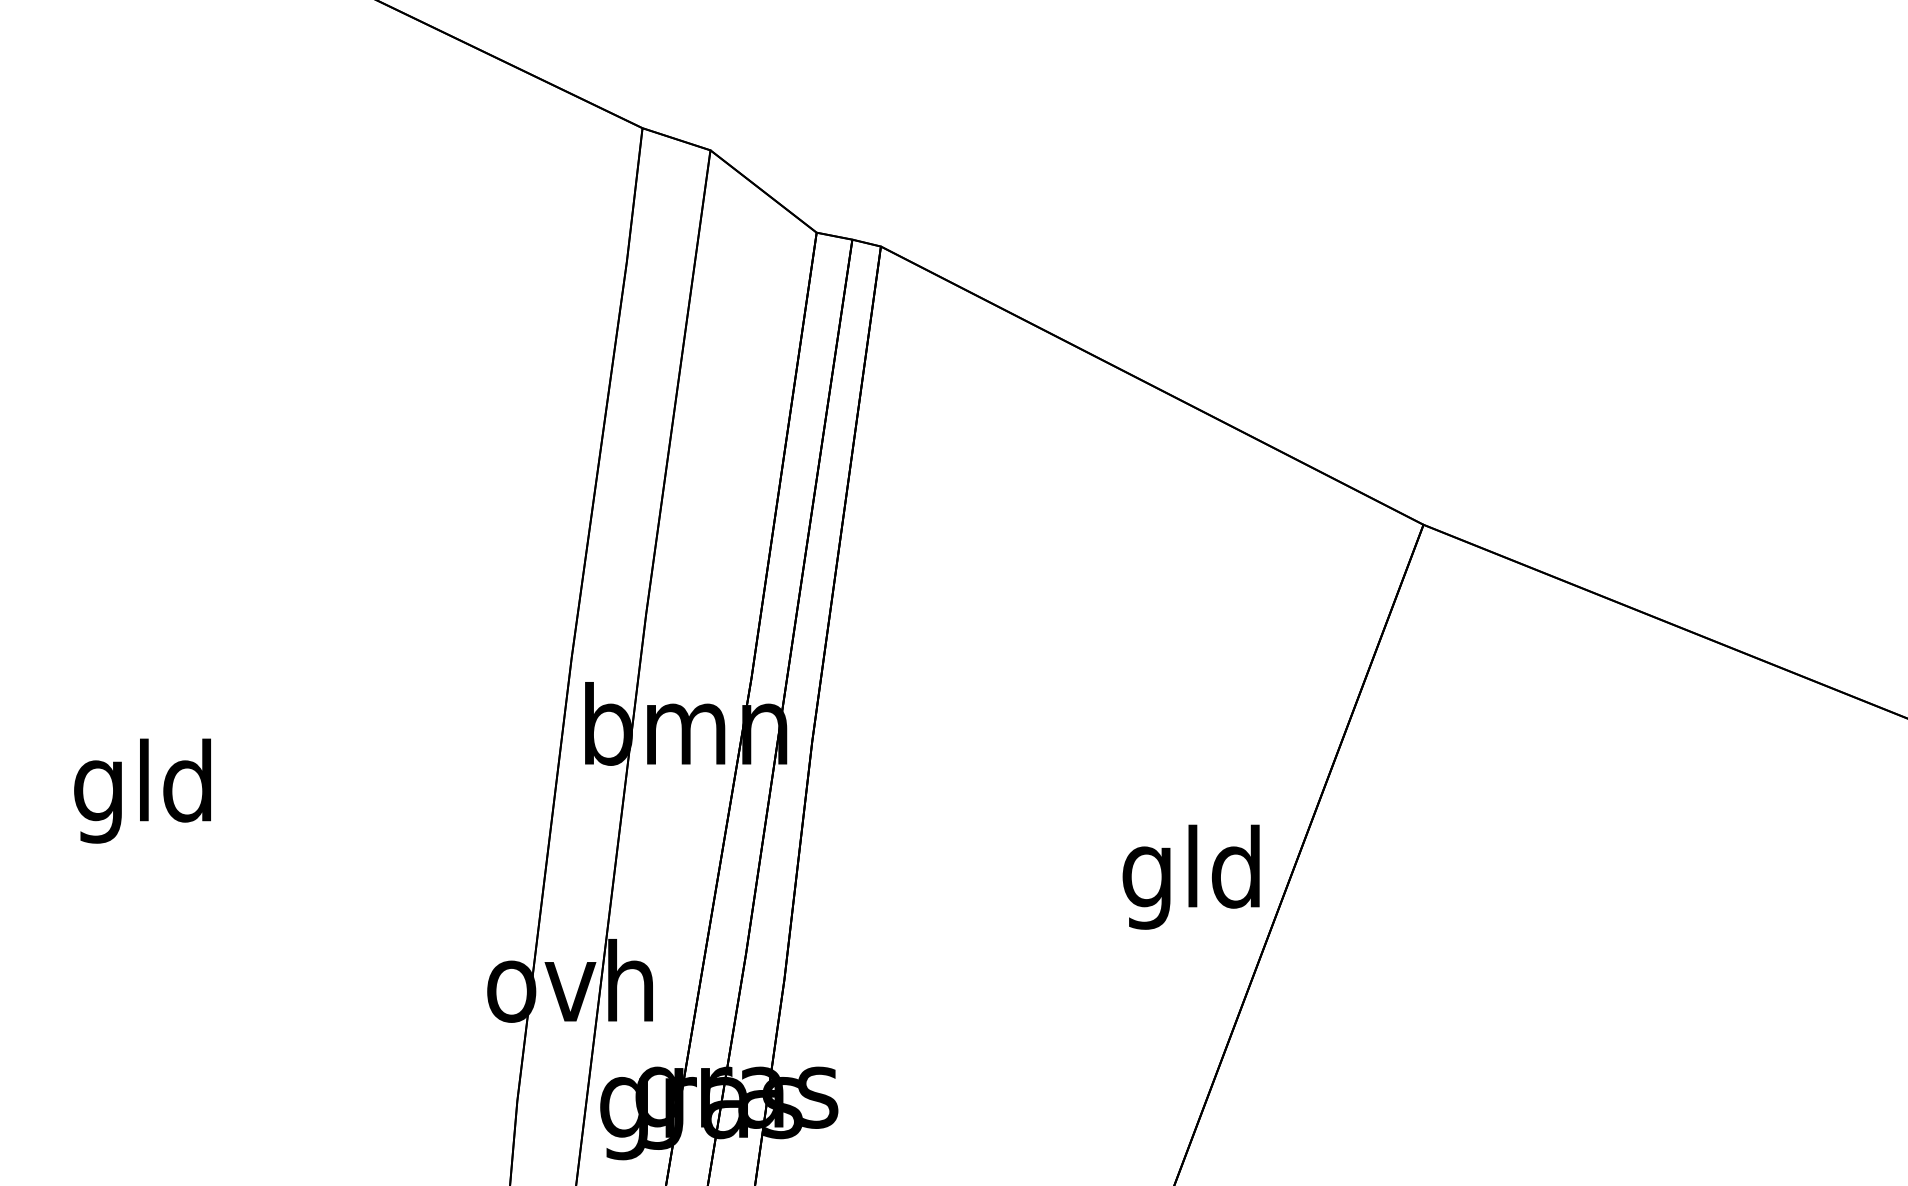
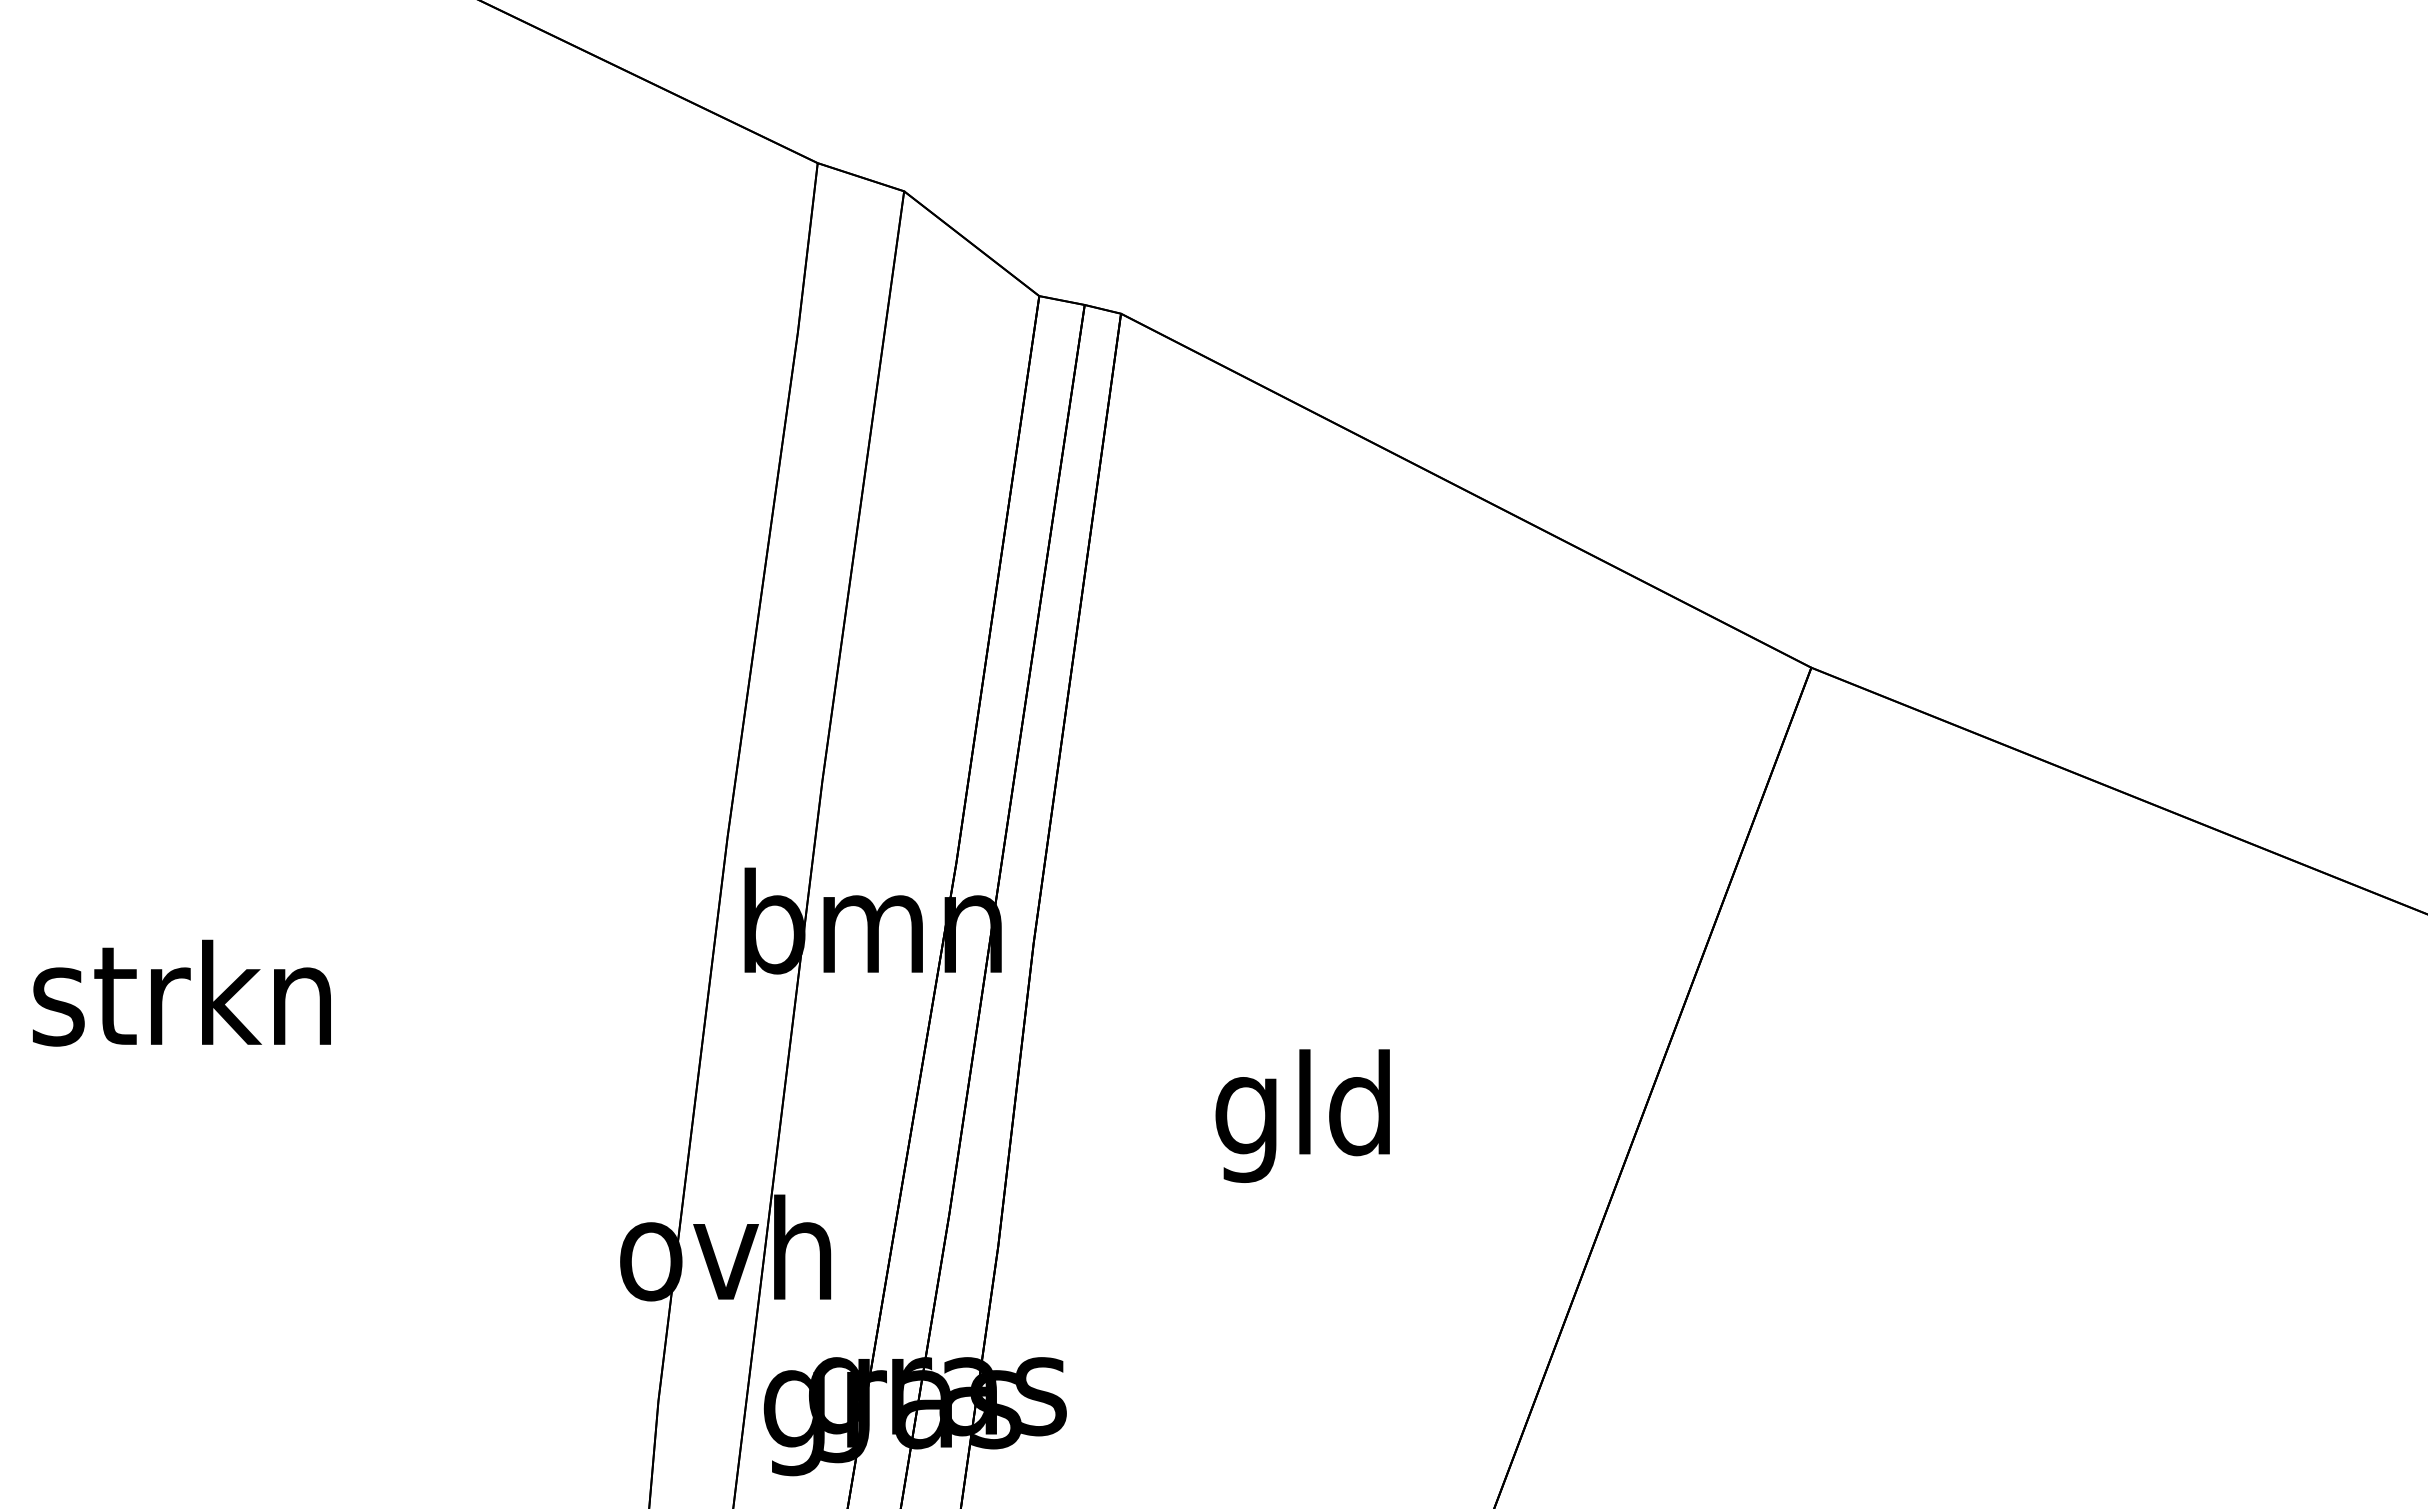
text: (142, 791) -> (181, 1006), gld -> strkn
text: (1190, 876) -> (1302, 1115), moved

